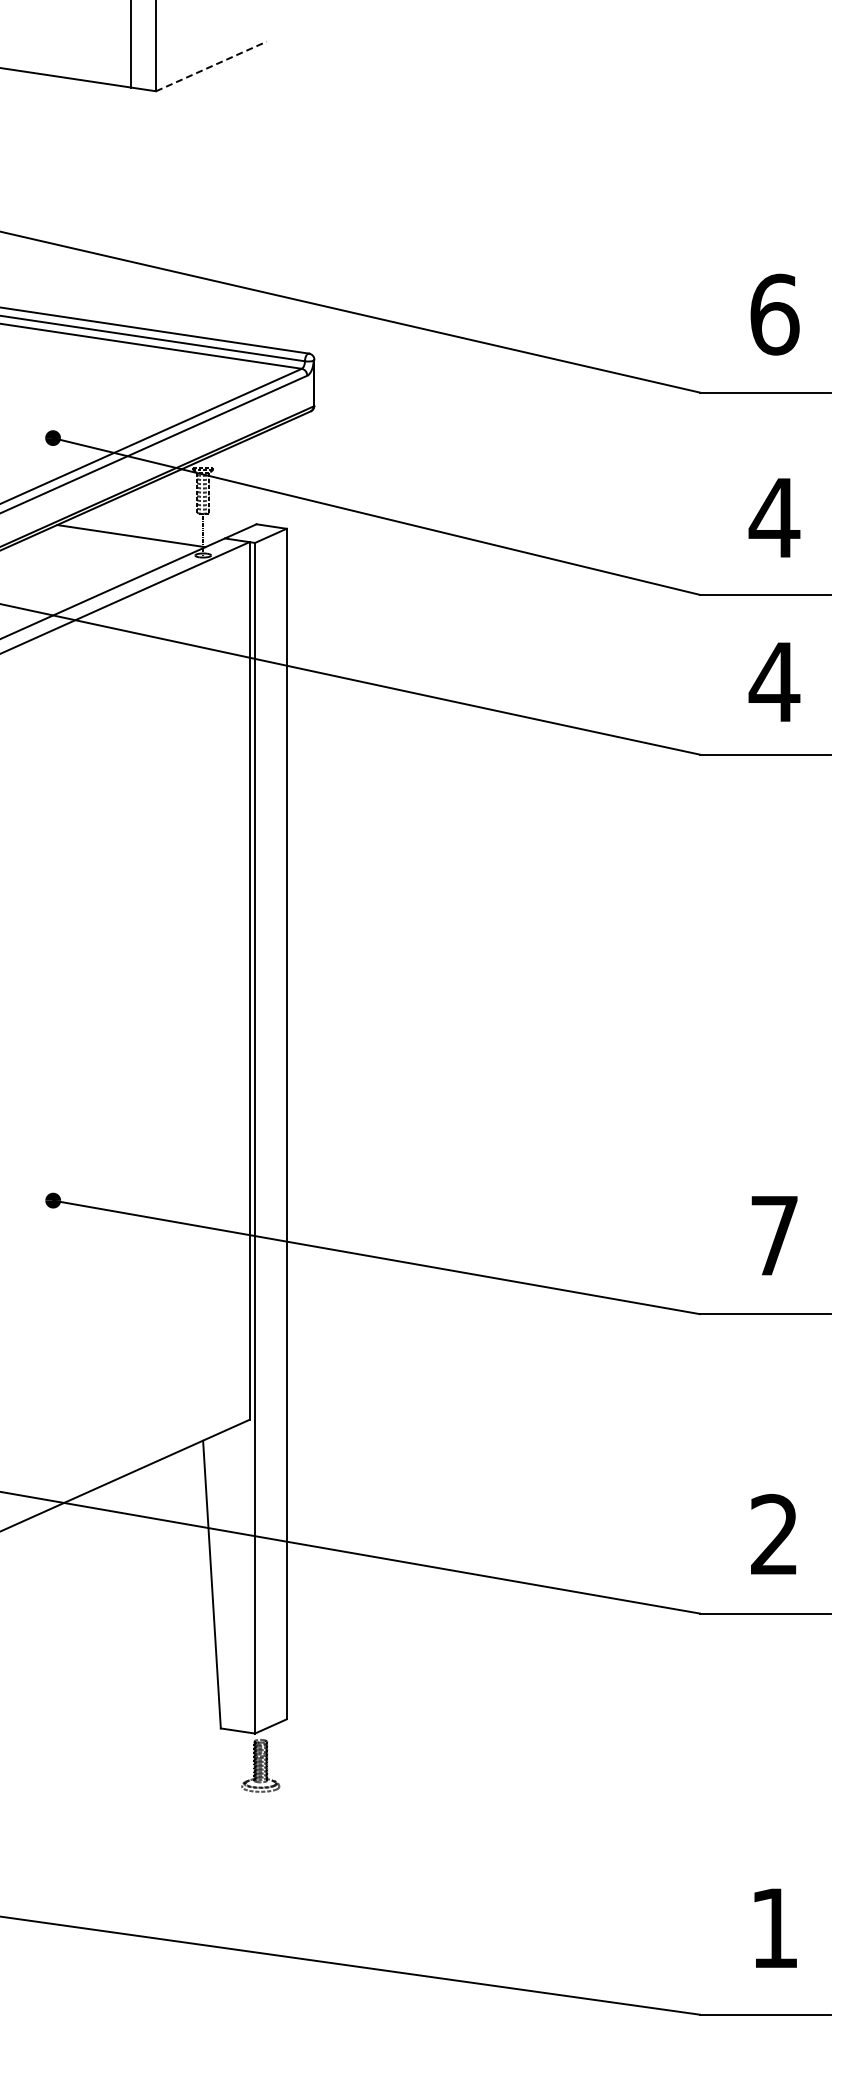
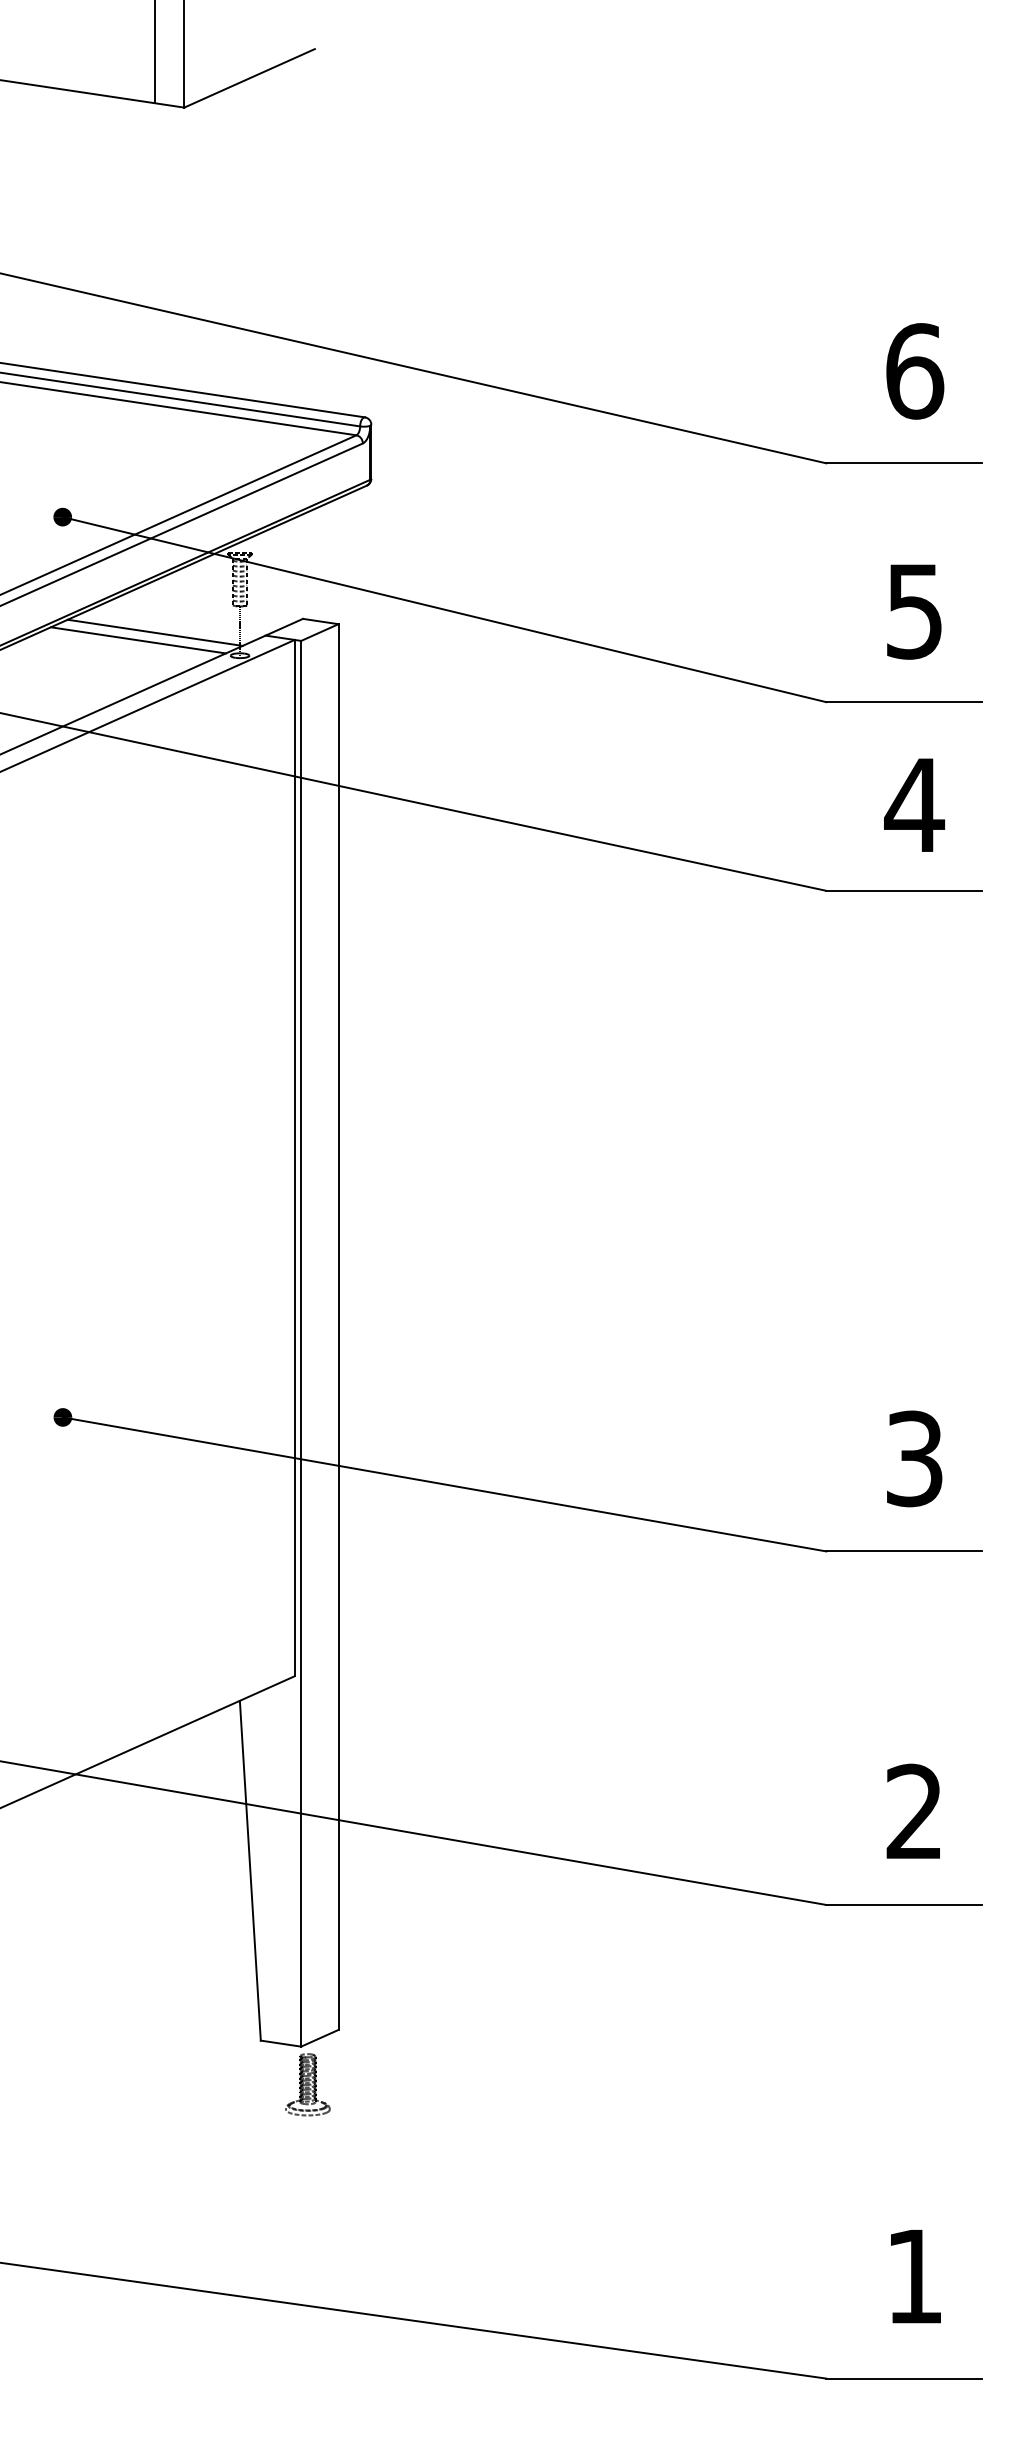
line: (211, 66) -> (249, 78), dashed -> solid
text: (774, 518) -> (914, 612), 4 -> 5
line: (117, 542) -> (138, 640), added
text: (774, 1235) -> (914, 1458), 7 -> 3

